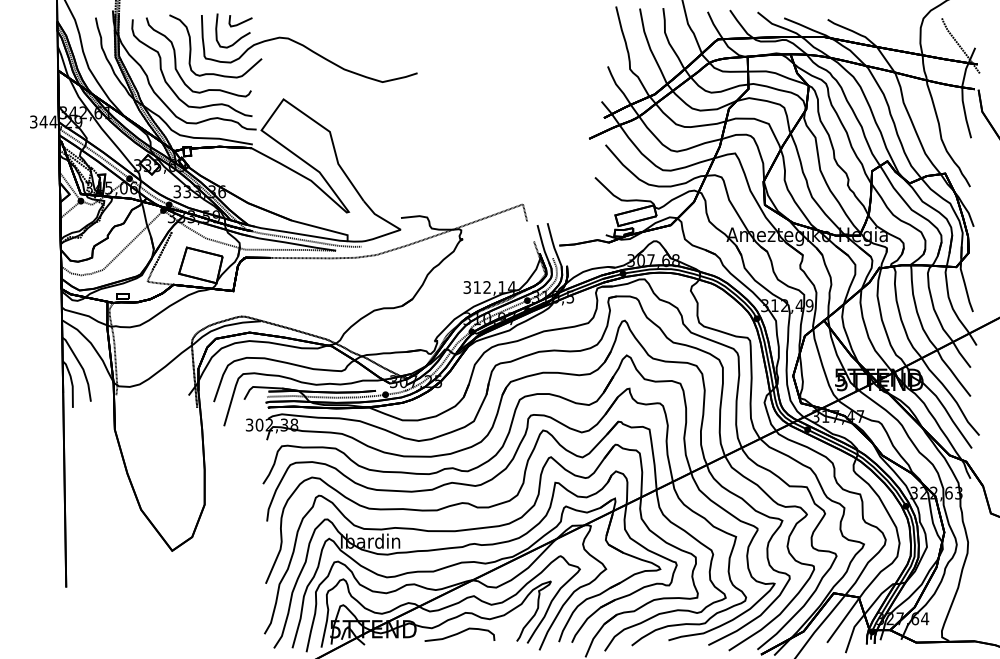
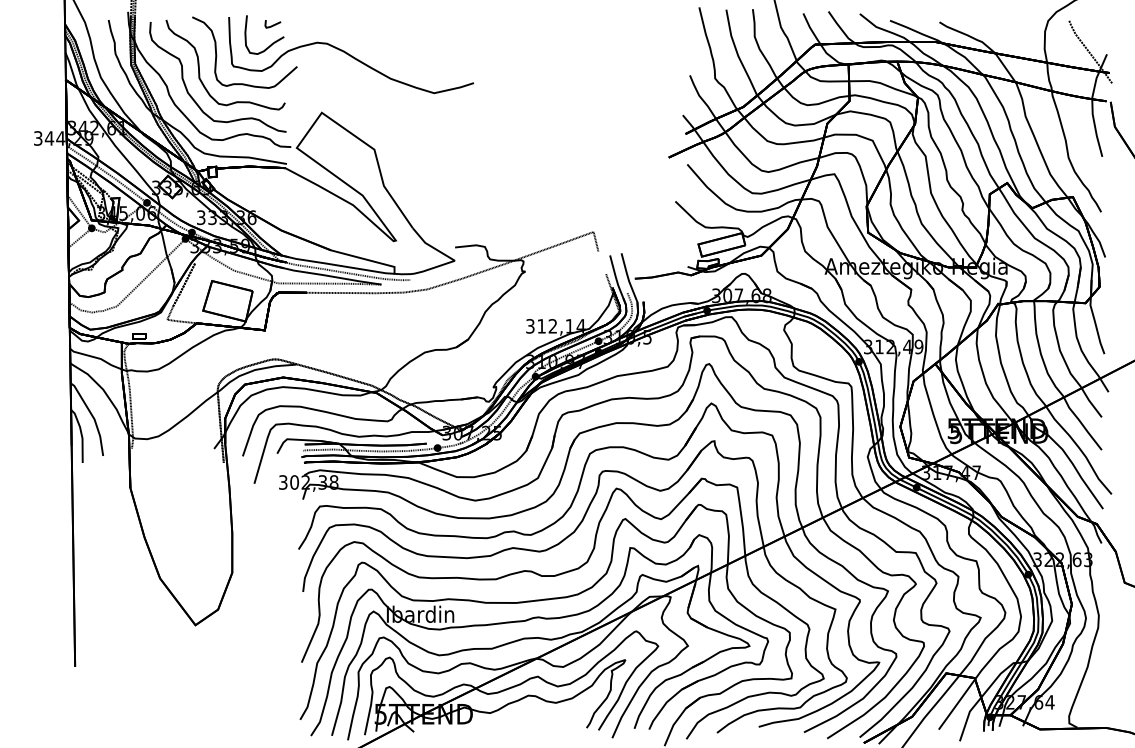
part: (240, 21) -> (272, 24), size x0.6
curve: (459, 633) -> (521, 719), removed

